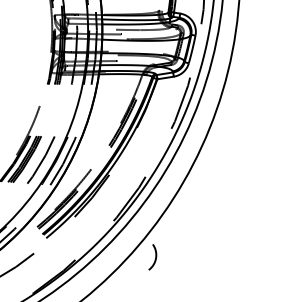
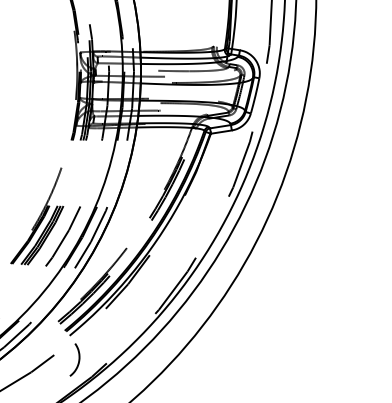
curve: (155, 256) -> (78, 359), moved

